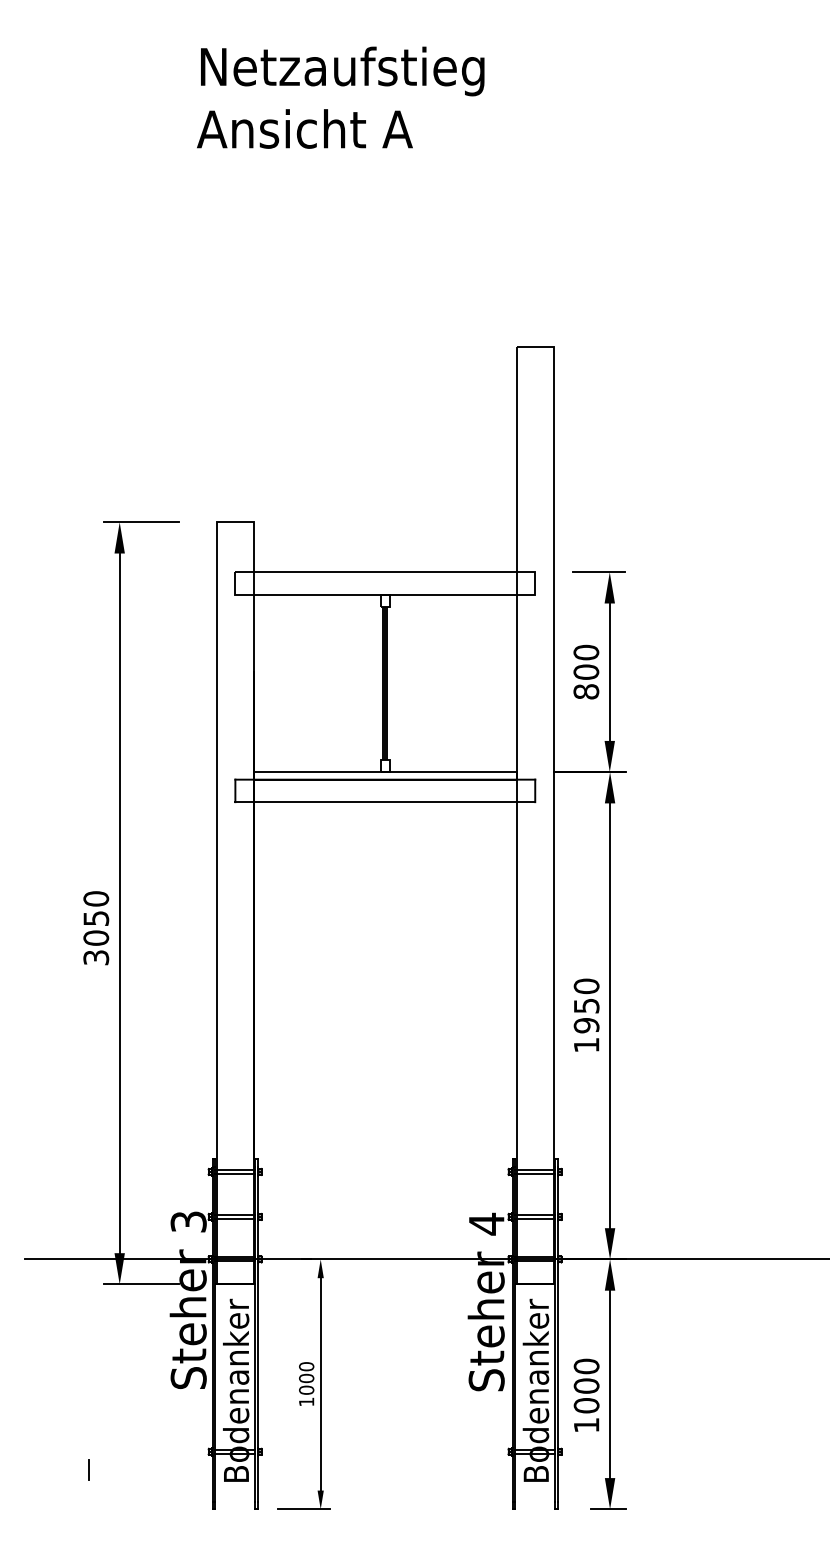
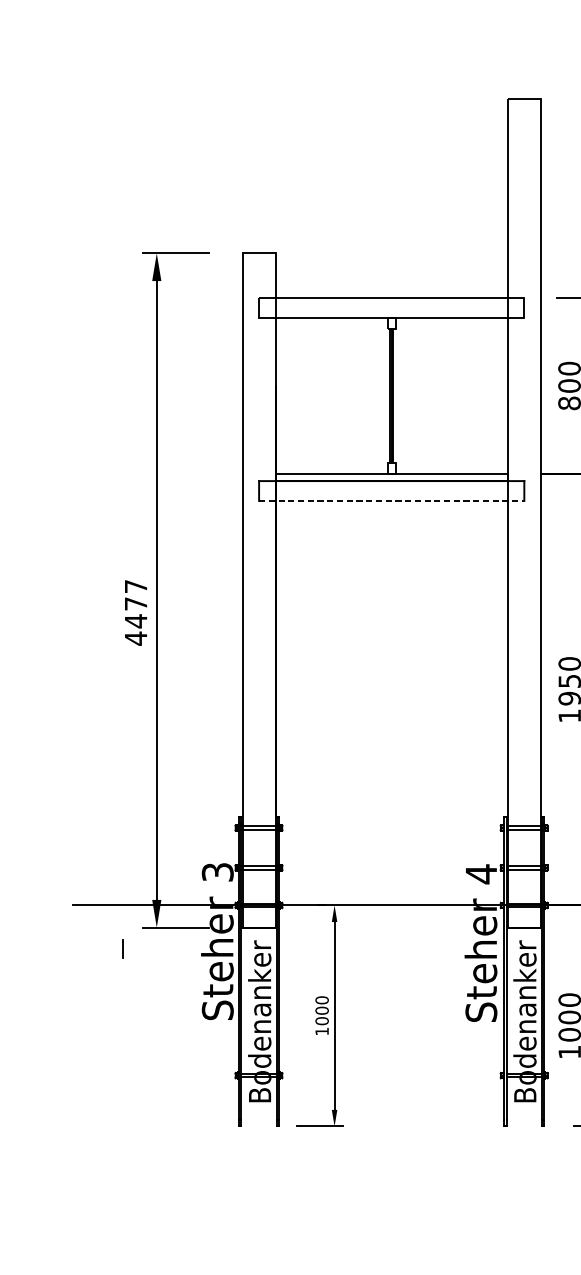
line: (385, 802) -> (391, 501), solid -> dashed
text: (96, 928) -> (136, 612), 3050 -> 4477
line: (88, 1469) -> (122, 948), moved

